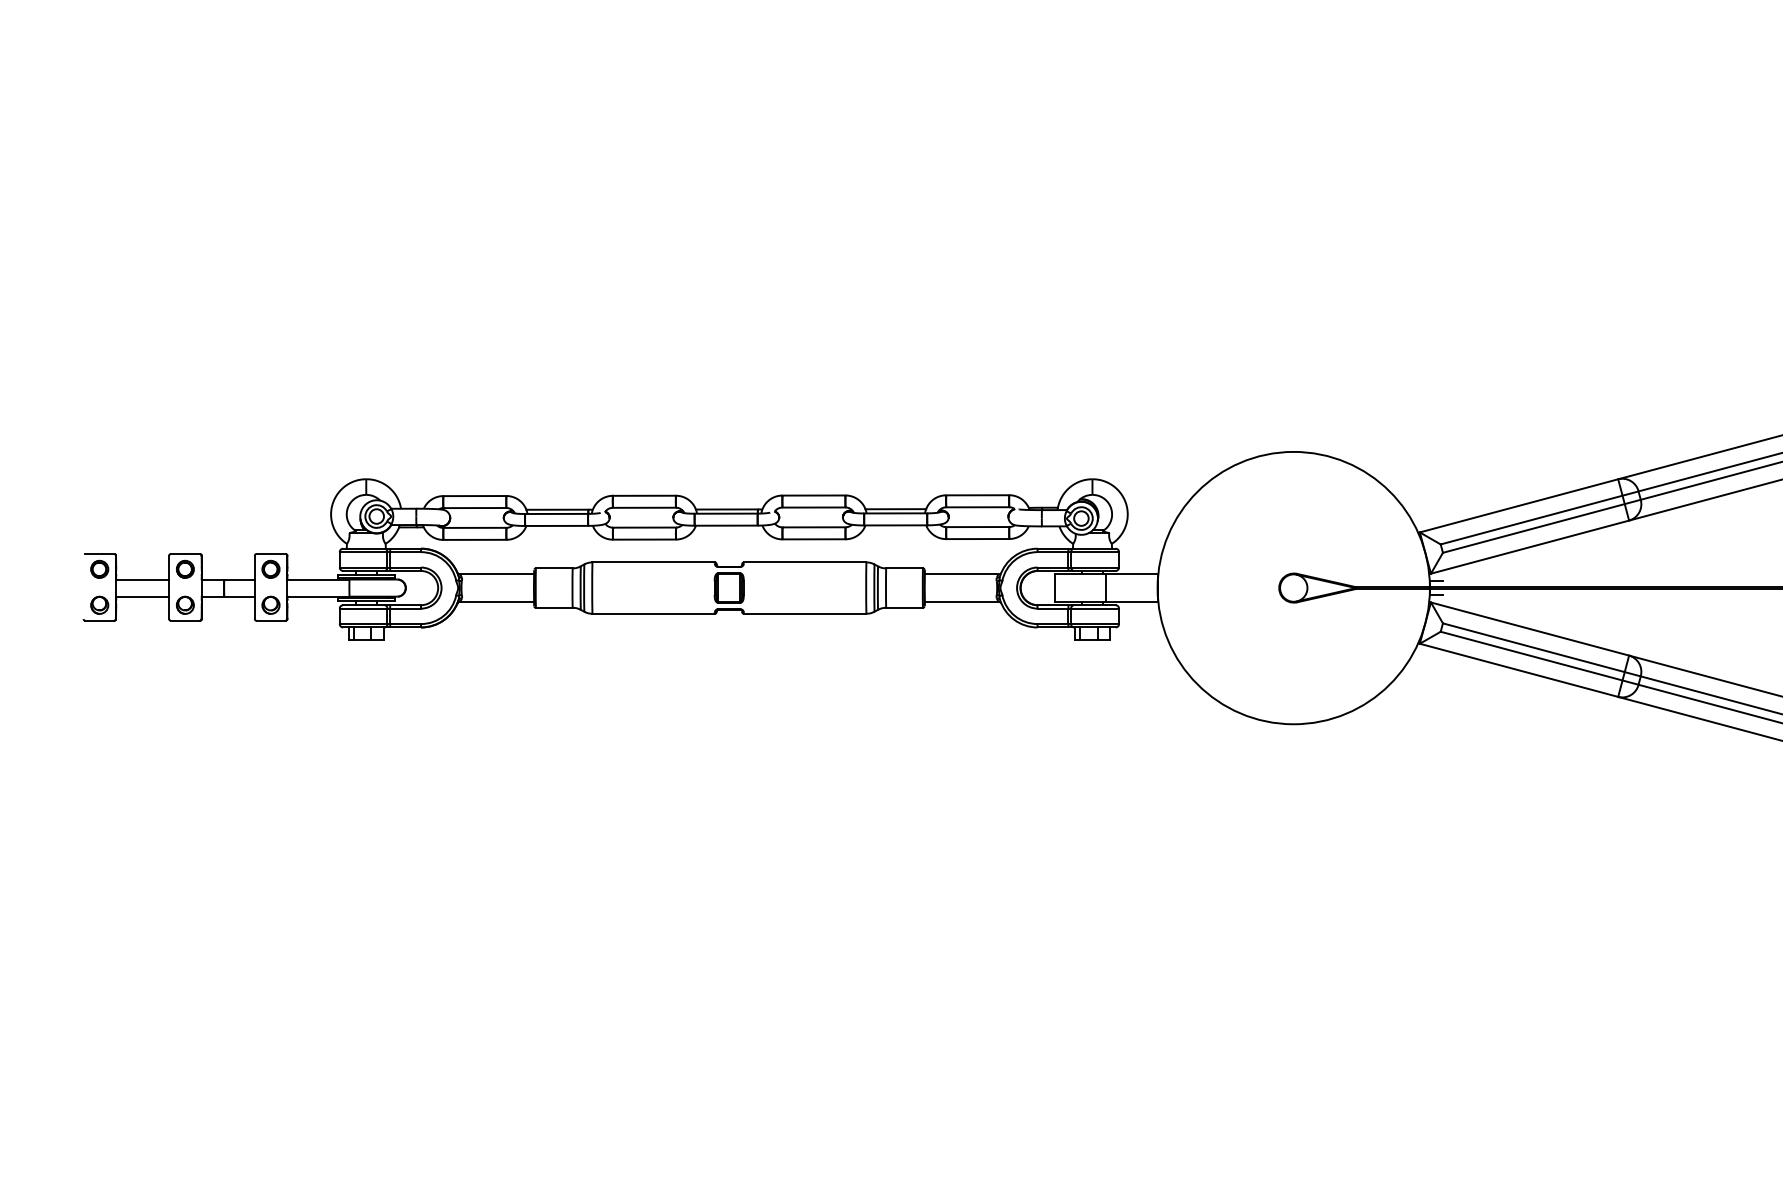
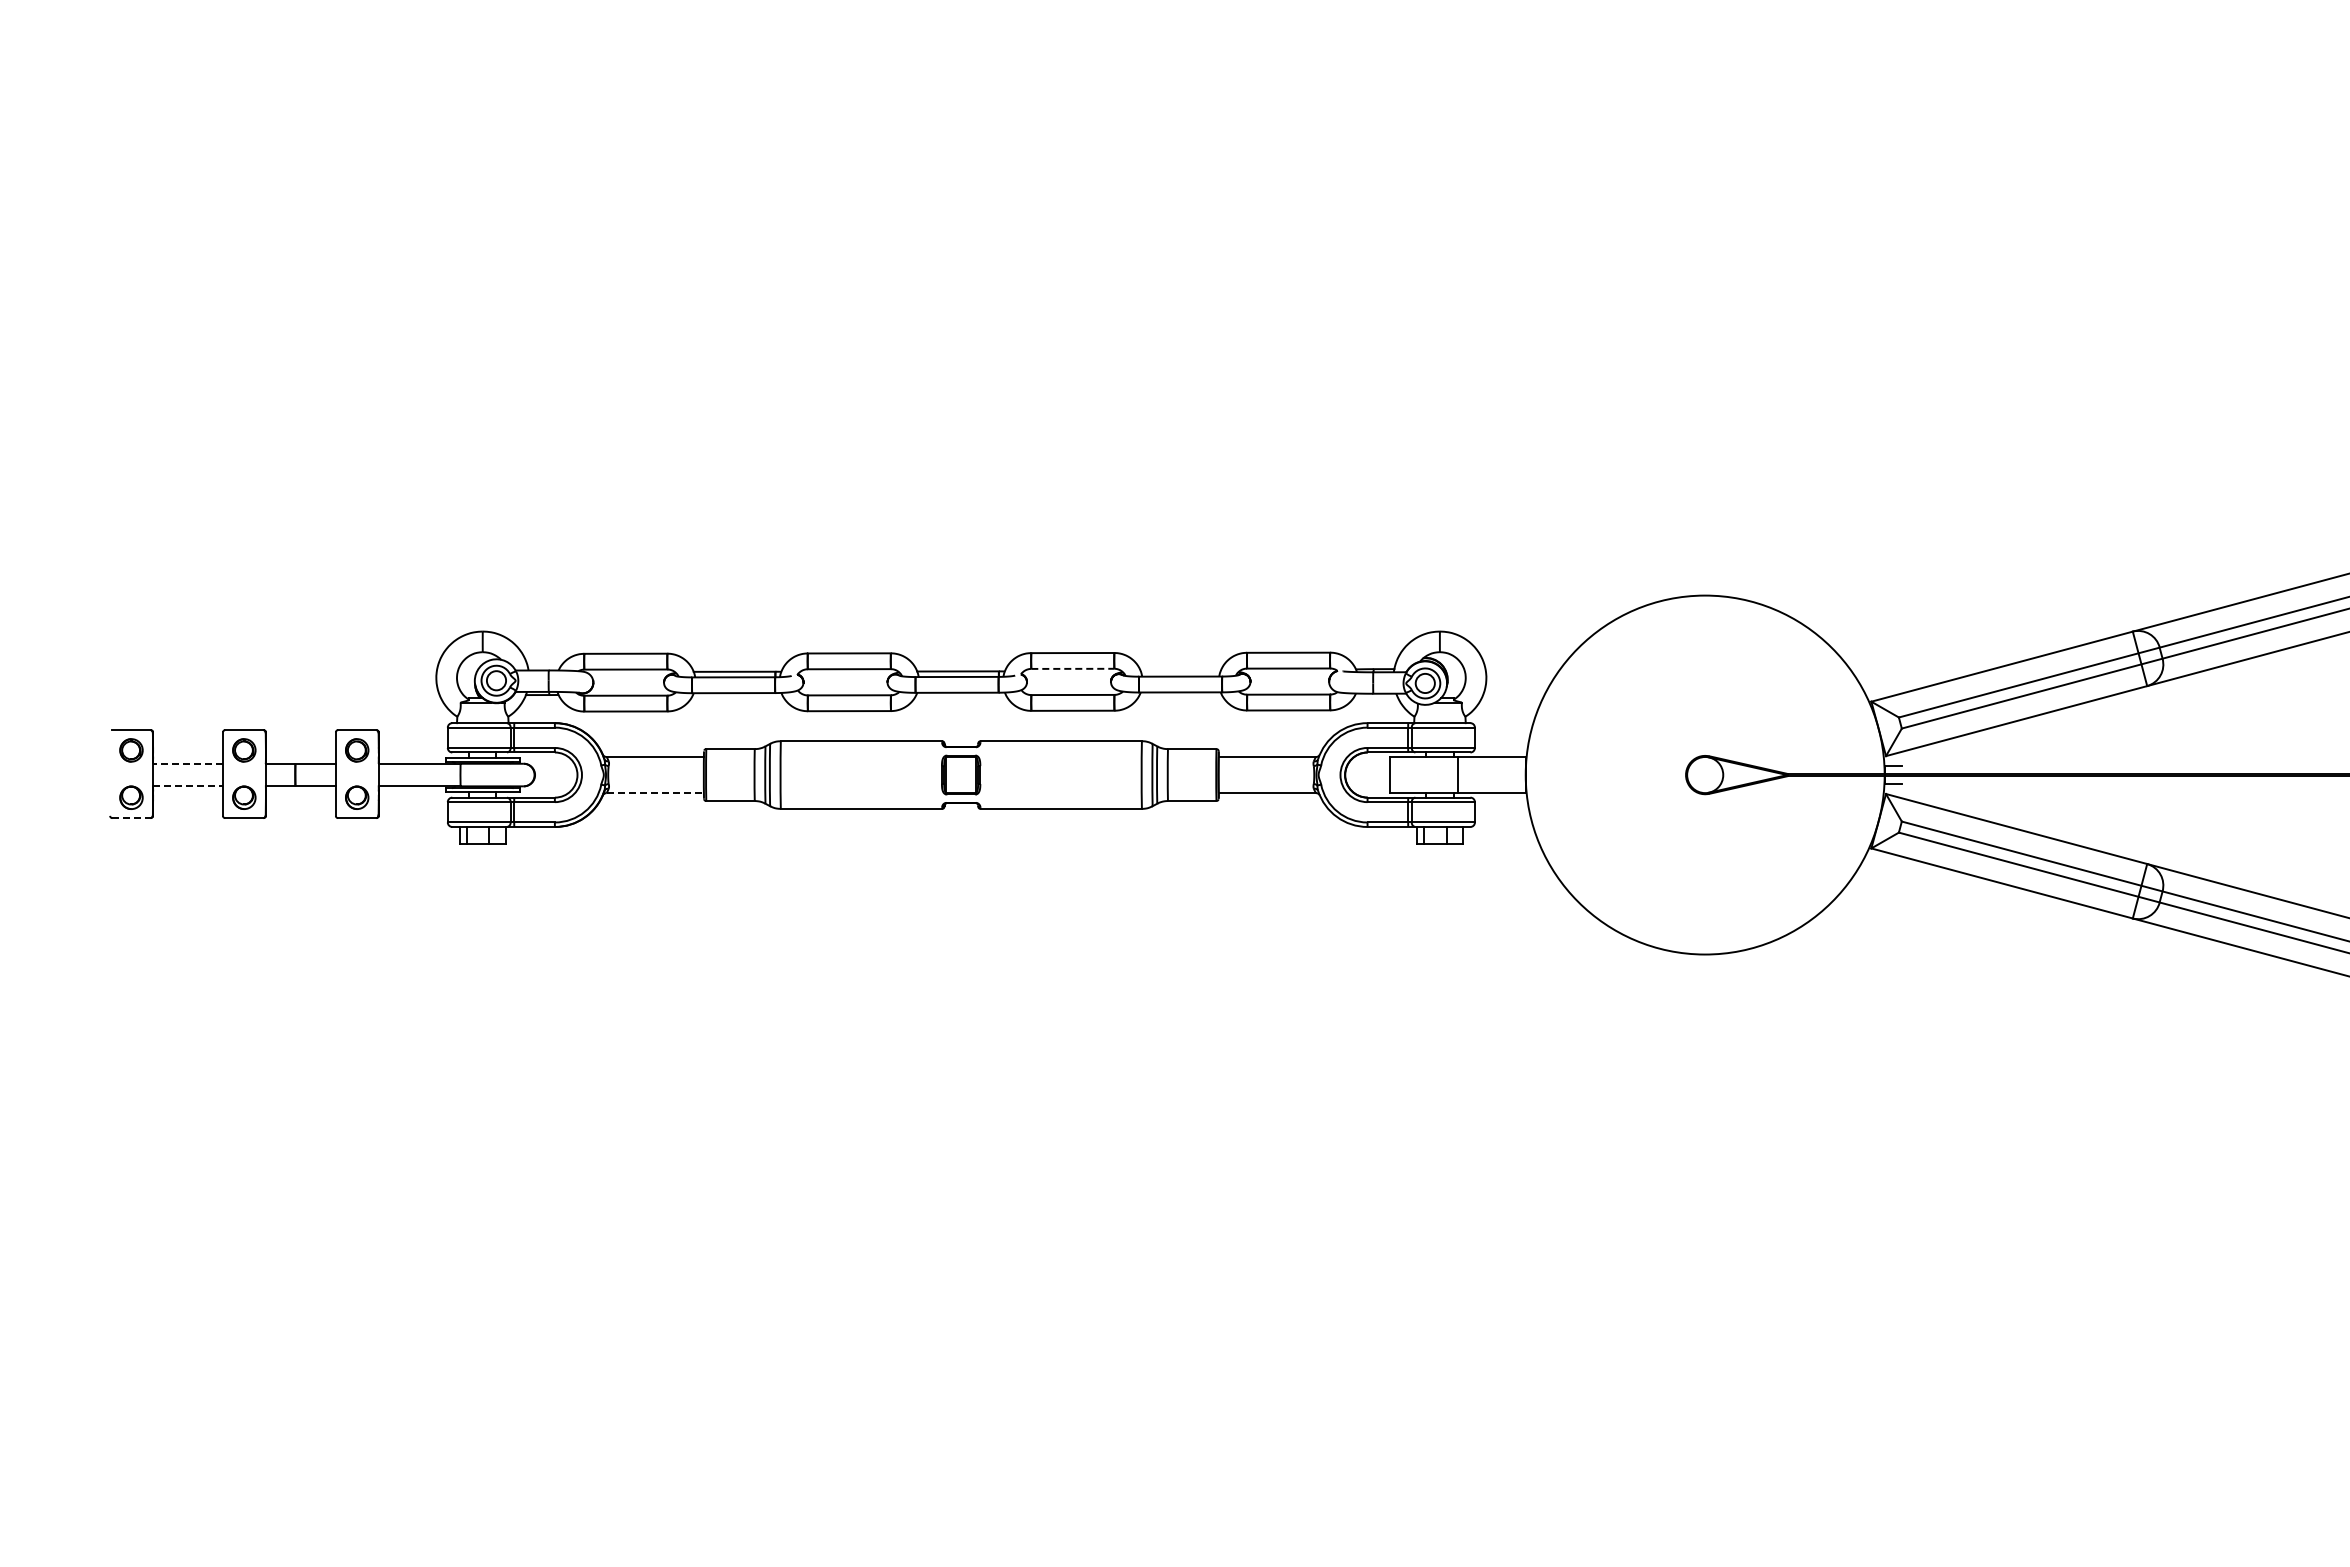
line: (813, 507) -> (1072, 668), solid -> dashed
line: (895, 509) -> (1180, 671), removed
line: (142, 579) -> (187, 763), solid -> dashed
line: (143, 596) -> (188, 786), solid -> dashed
line: (497, 602) -> (655, 793), solid -> dashed
line: (100, 621) -> (132, 818), solid -> dashed

